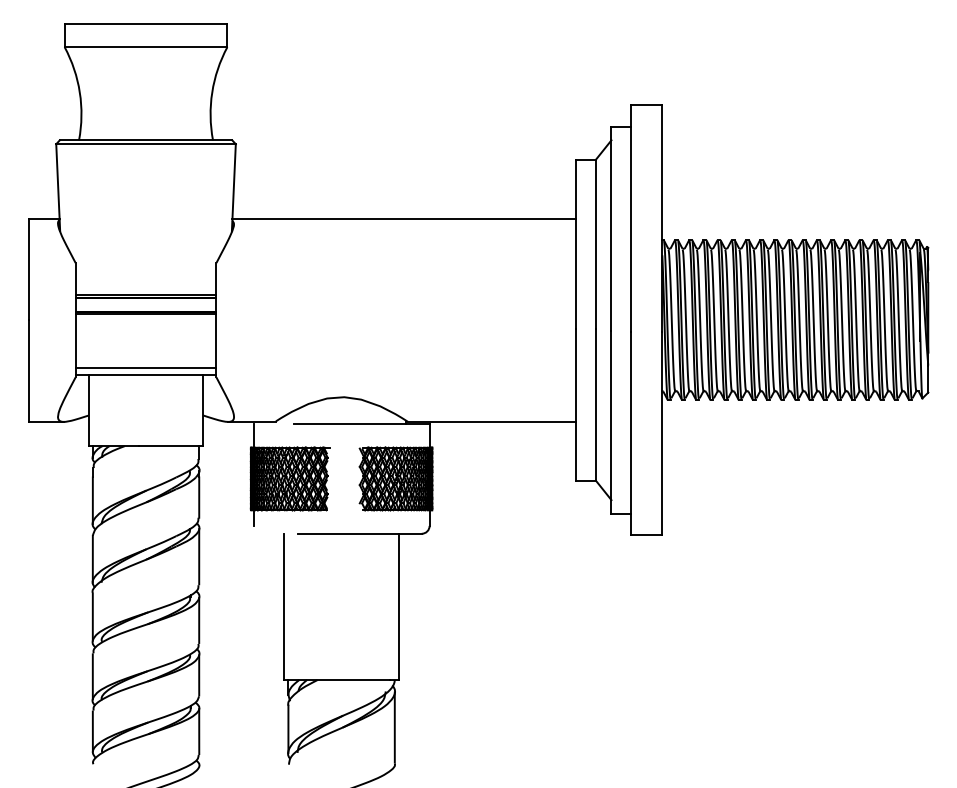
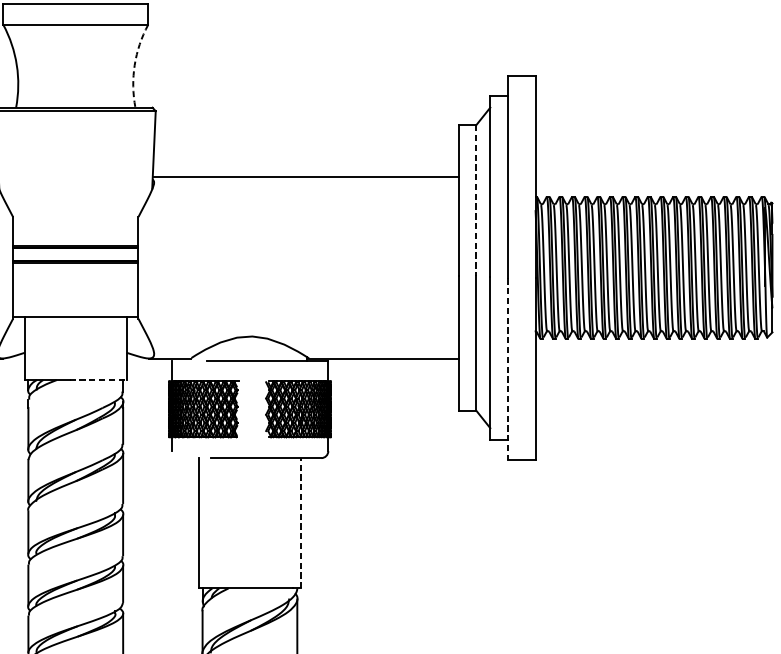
arc: (212, 92) -> (134, 65), solid -> dashed
line: (595, 244) -> (476, 200), solid -> dashed
line: (145, 367) -> (75, 310), removed
line: (631, 433) -> (508, 368), solid -> dashed
line: (171, 446) -> (98, 380), solid -> dashed
line: (398, 606) -> (300, 522), solid -> dashed

